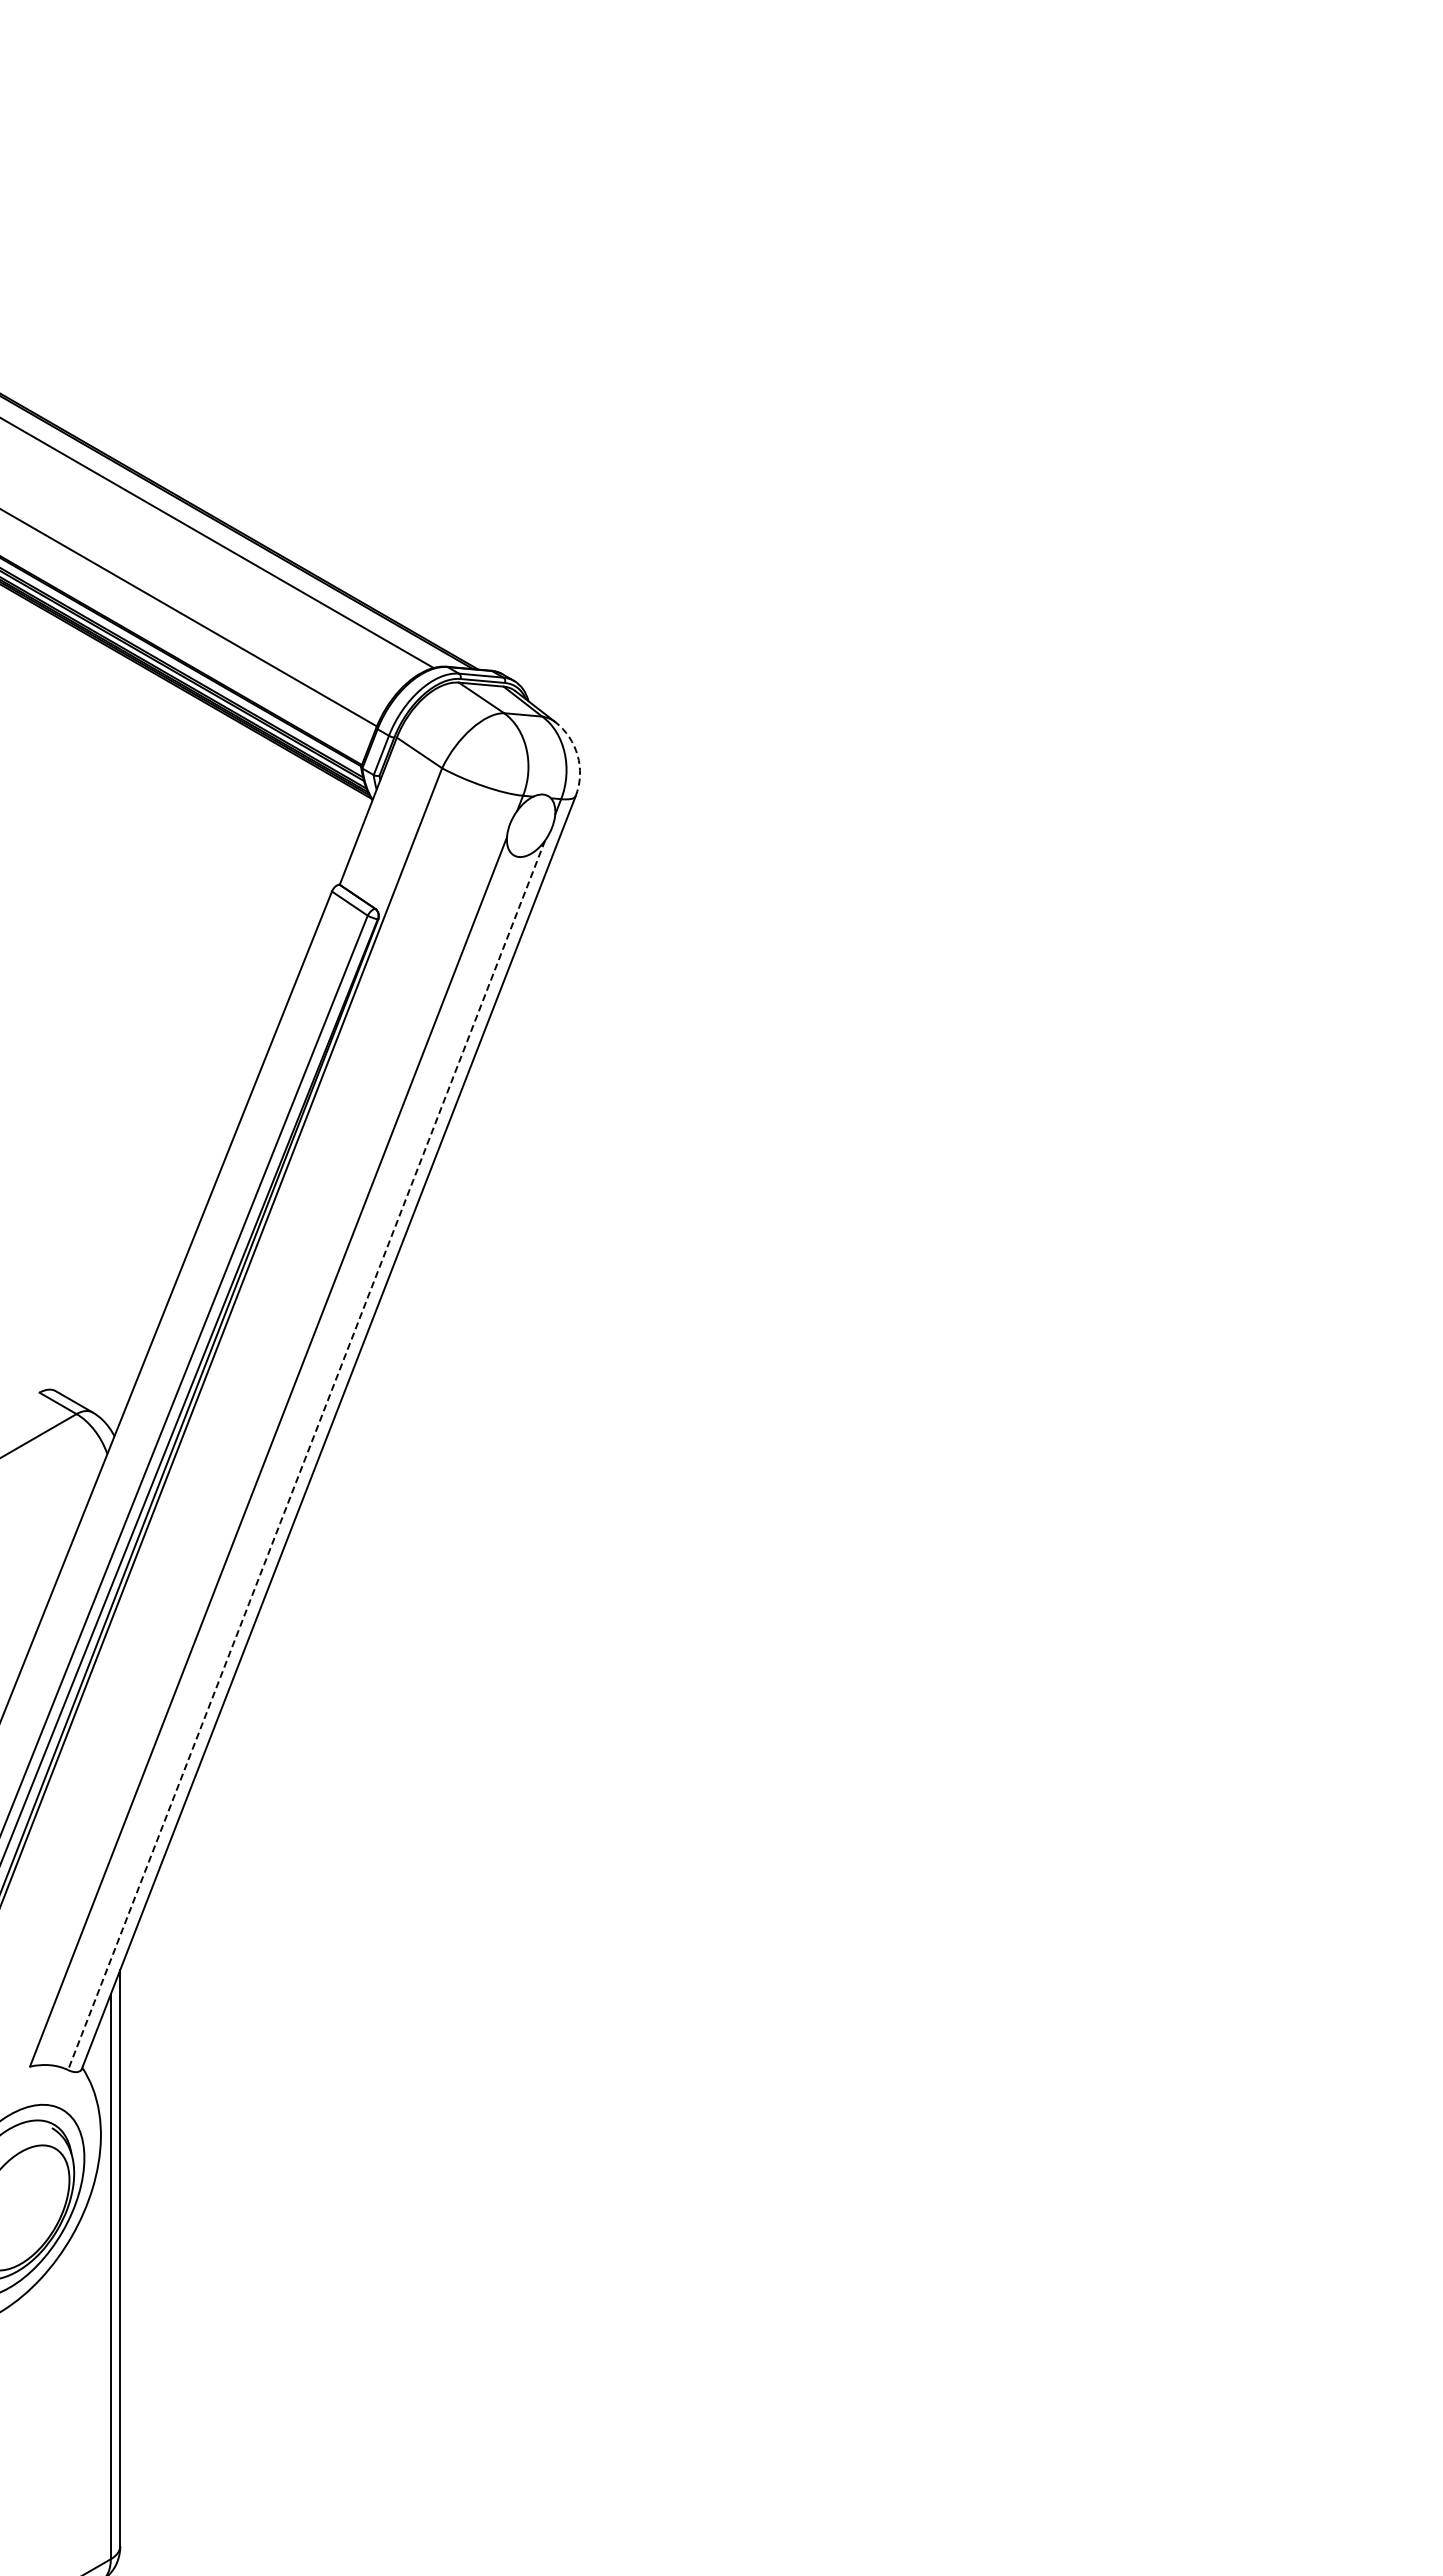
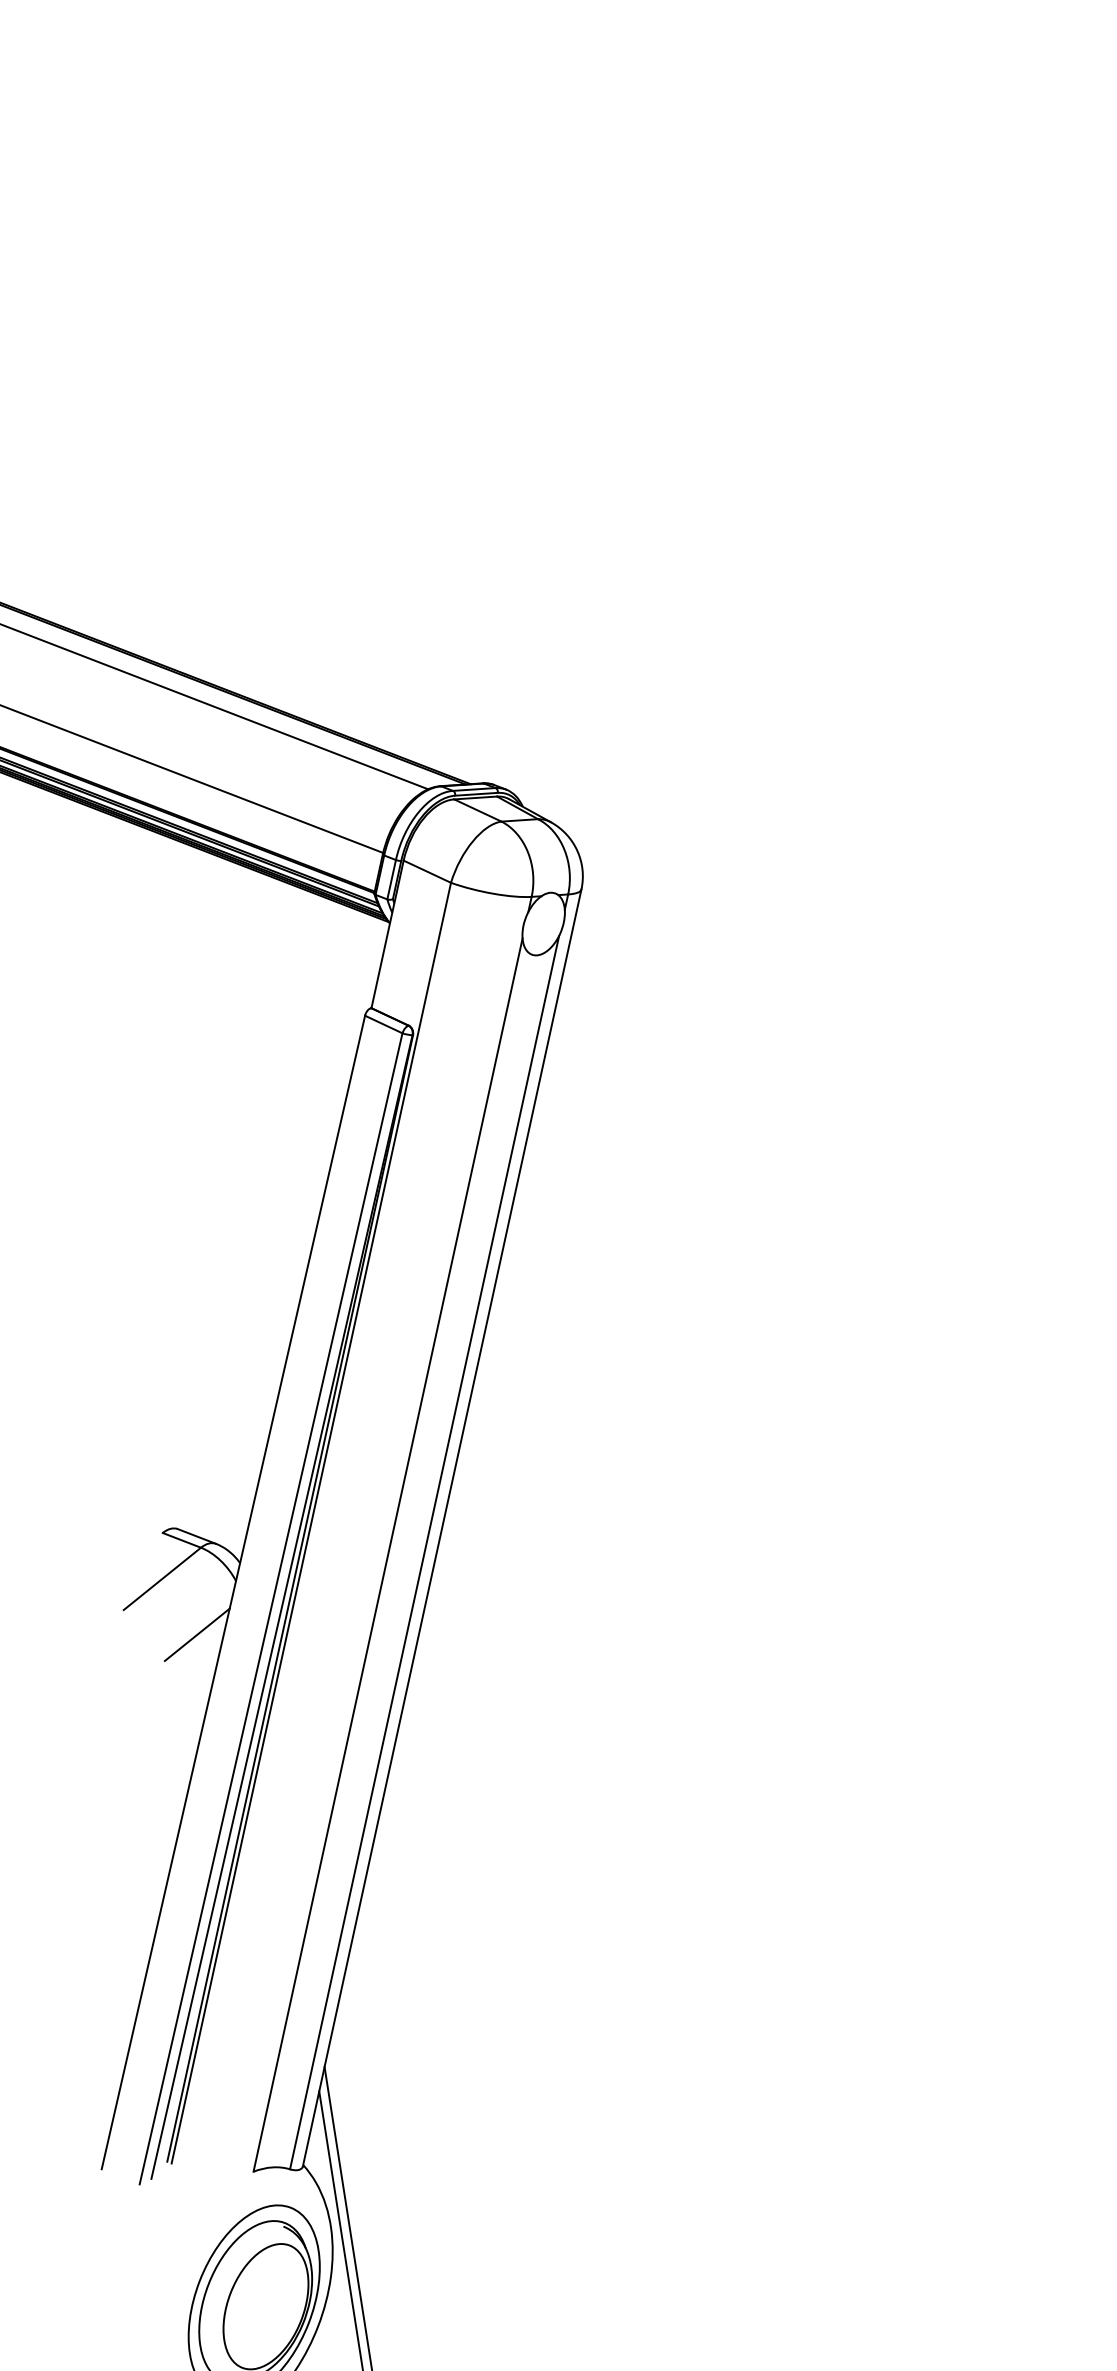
arc: (577, 755) -> (577, 850), dashed -> solid
line: (306, 1455) -> (424, 1552), dashed -> solid
line: (58, 1503) -> (197, 1634), added

